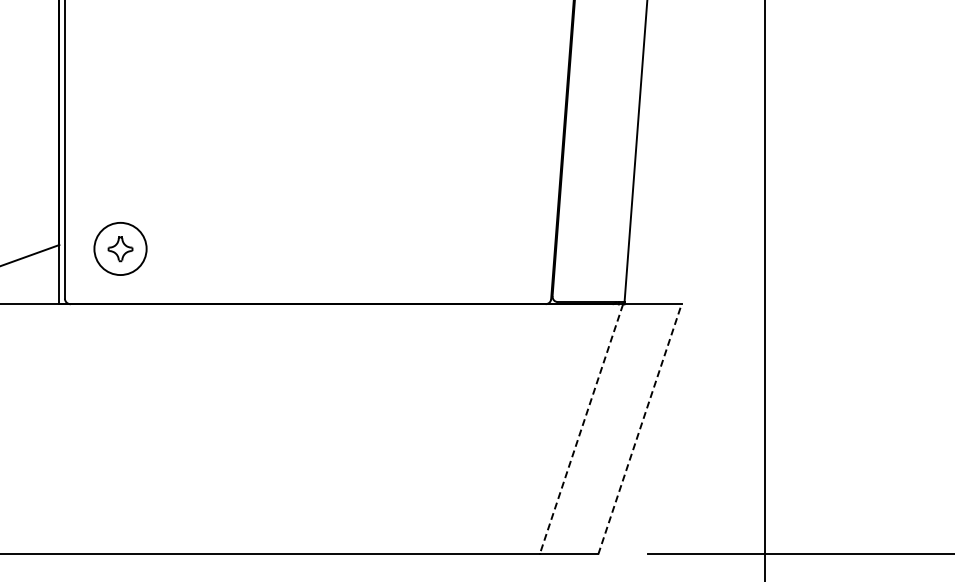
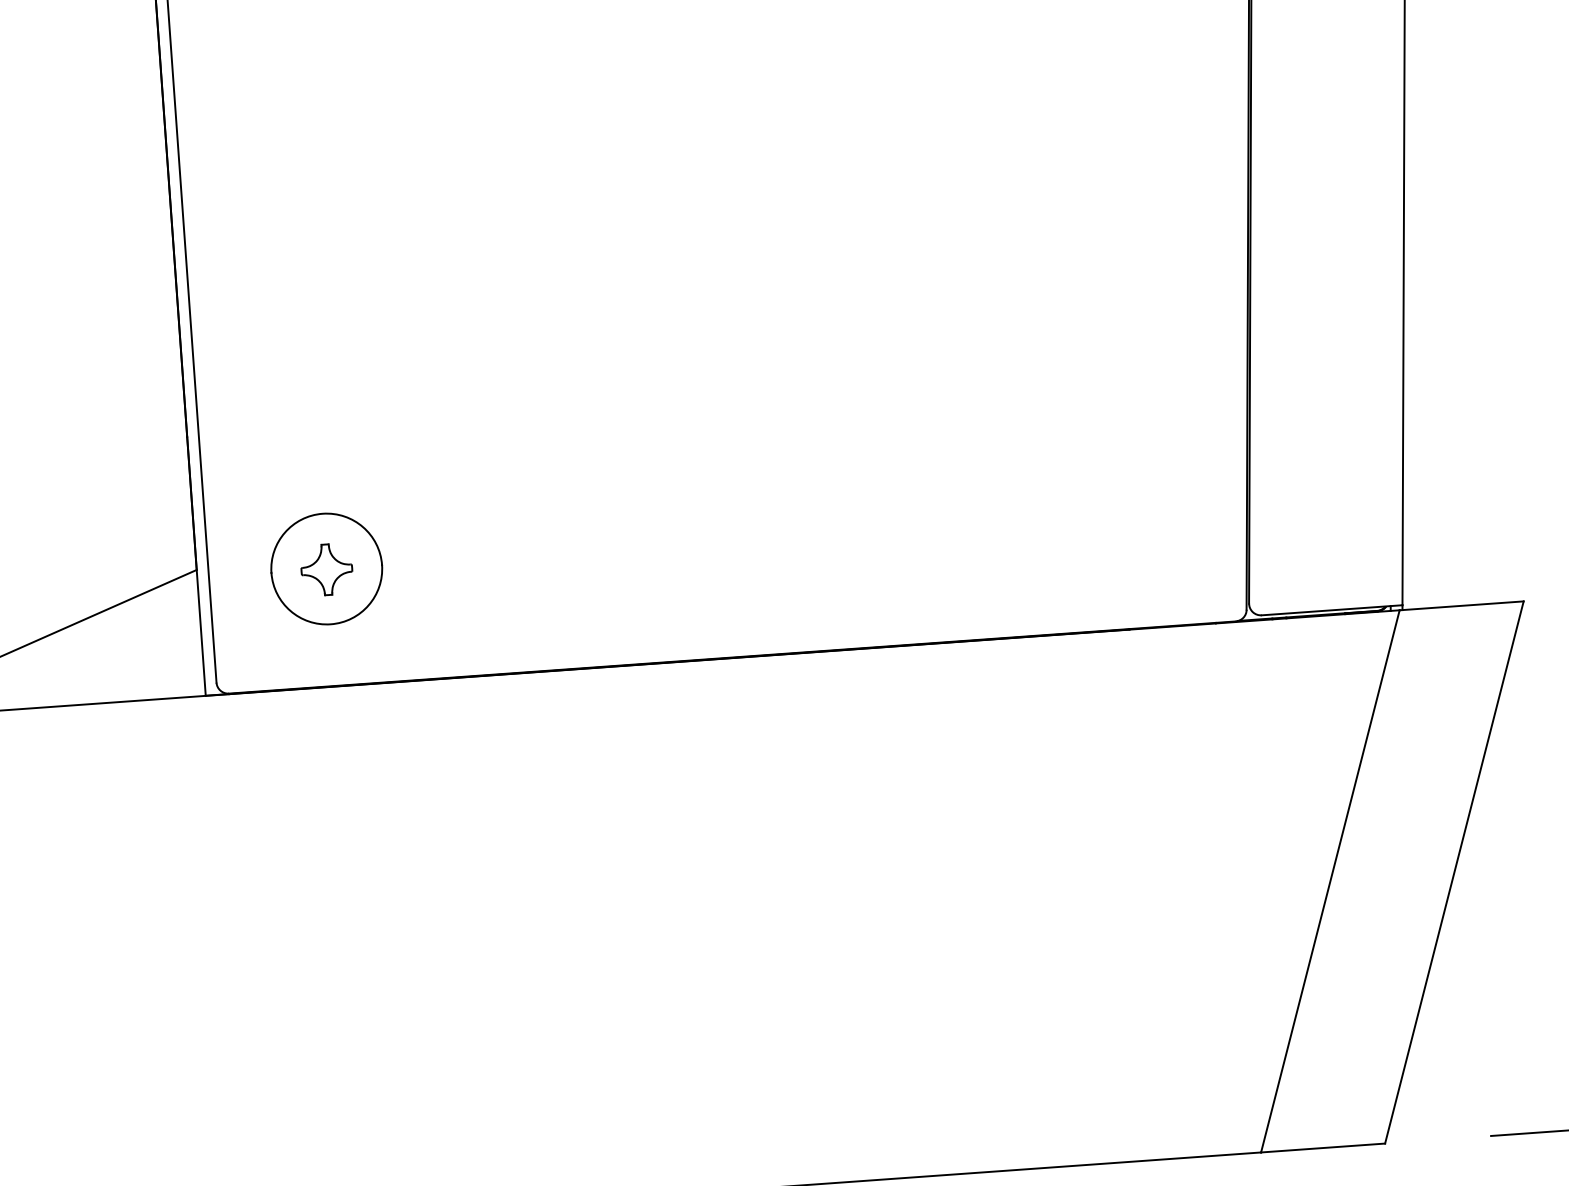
line: (581, 429) -> (1330, 881), dashed -> solid
line: (639, 429) -> (1453, 872), dashed -> solid

